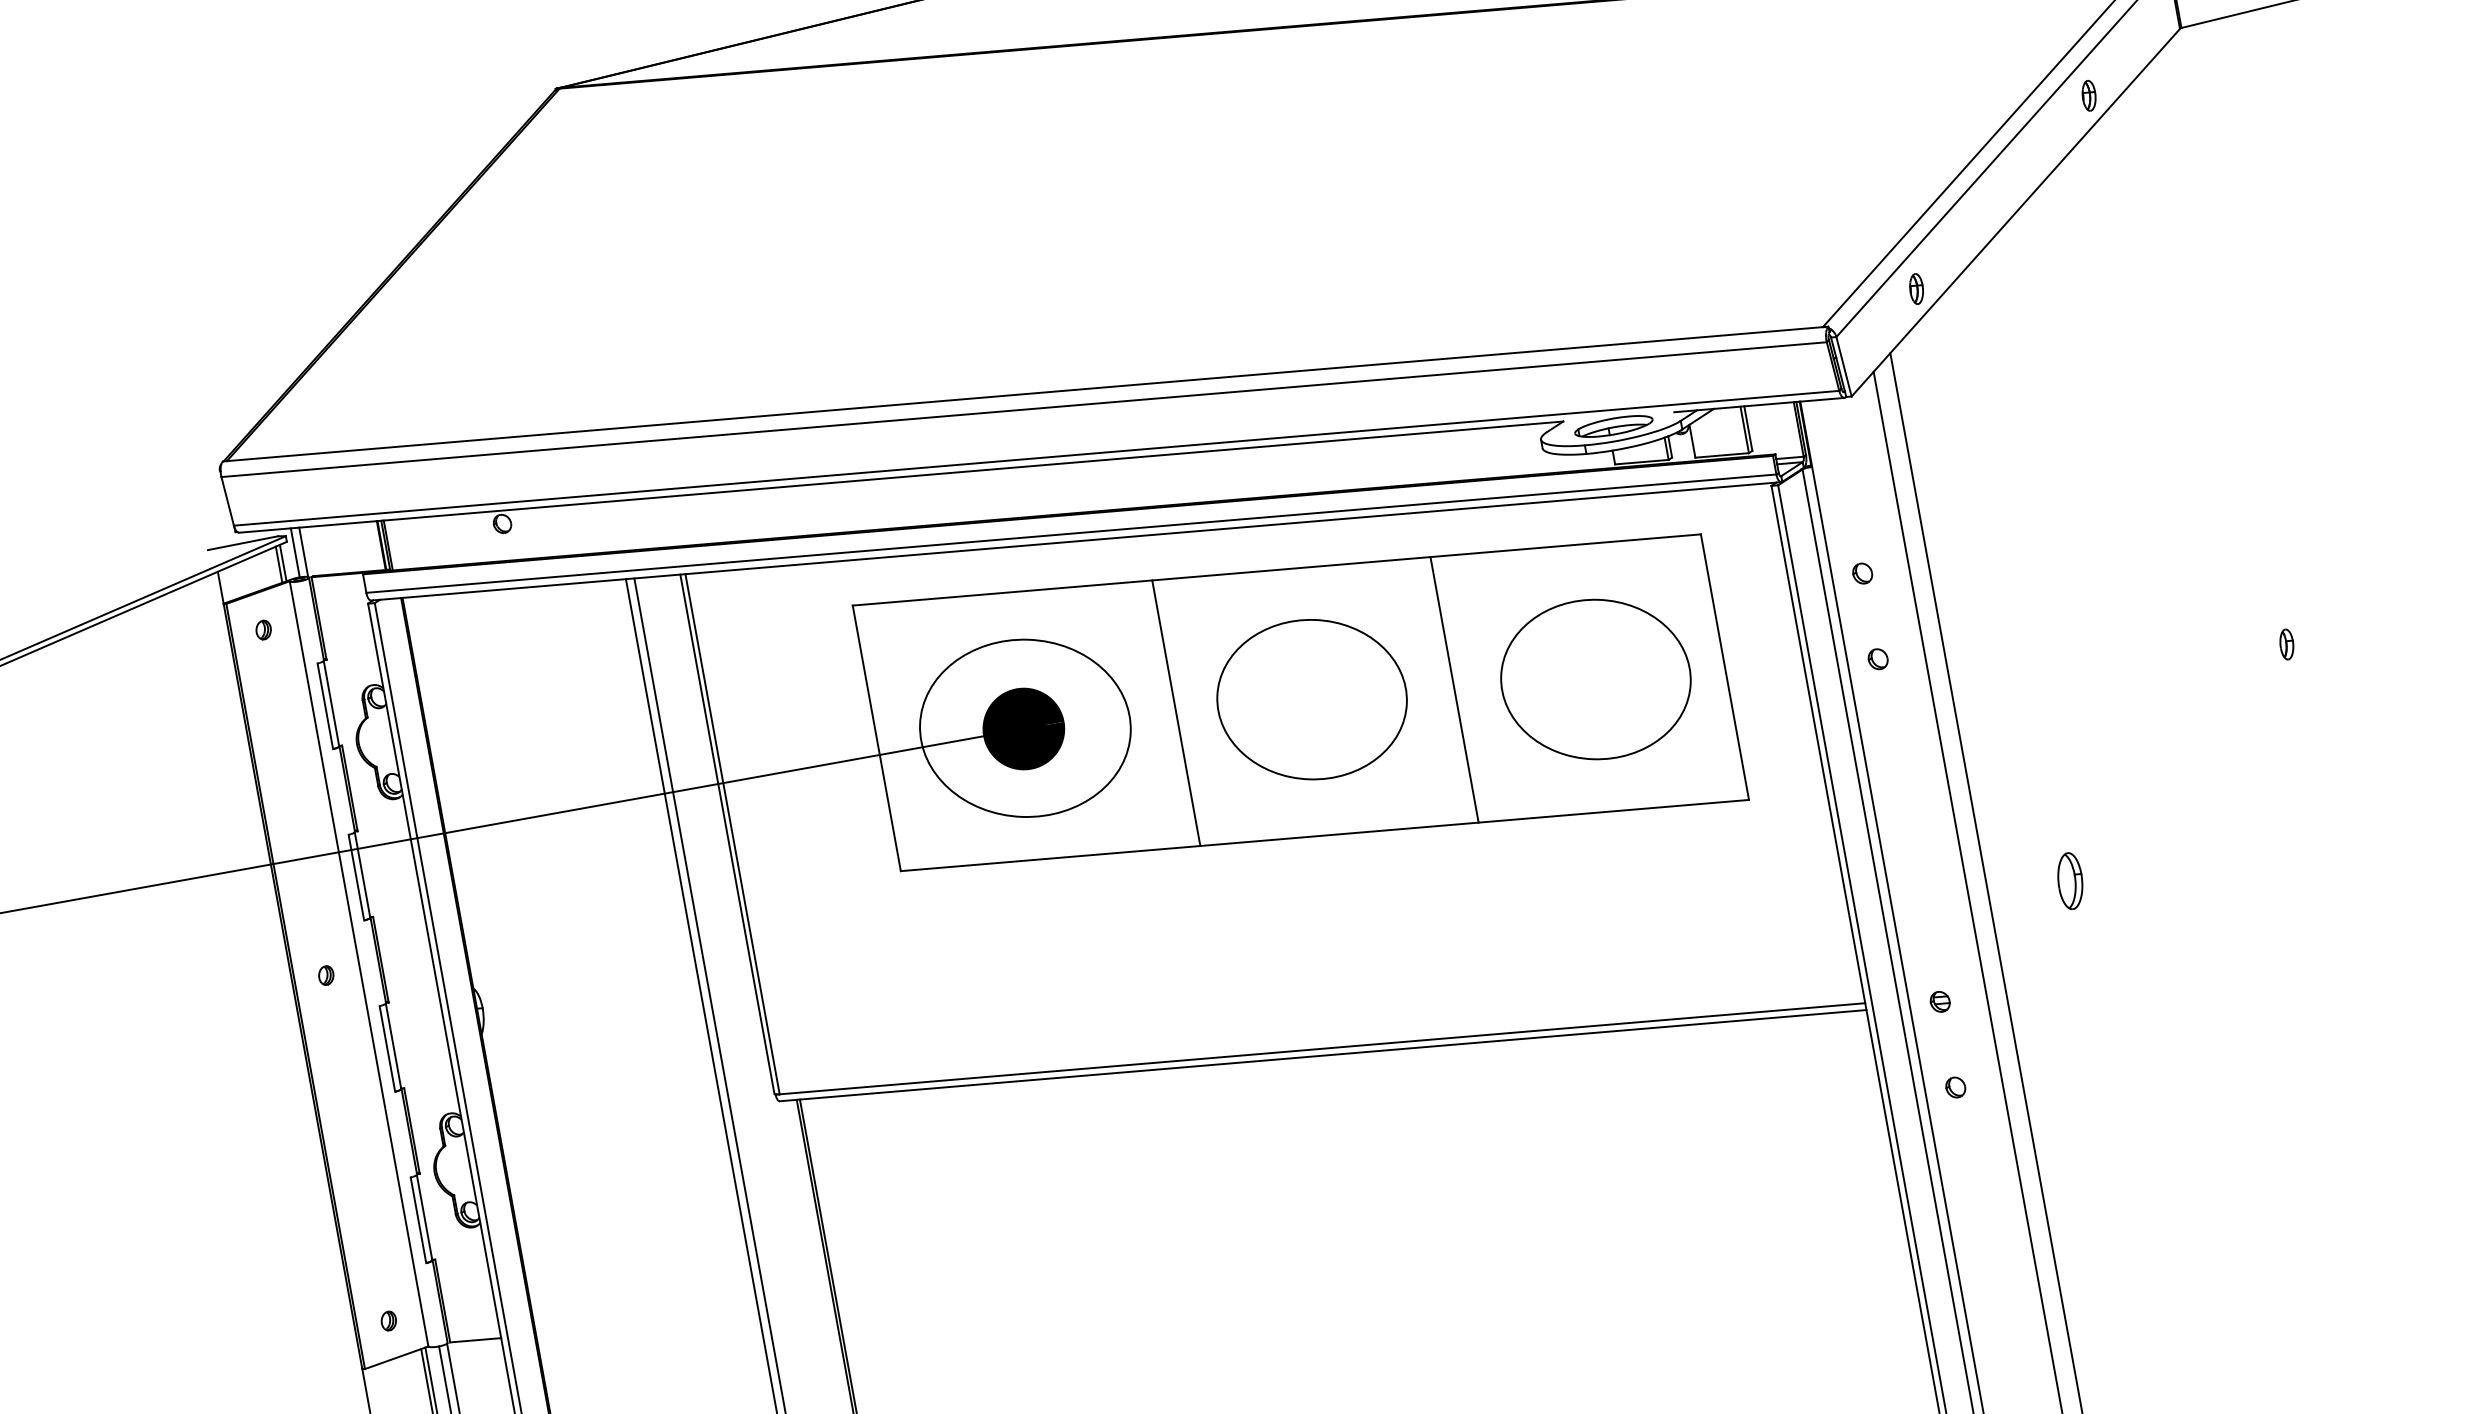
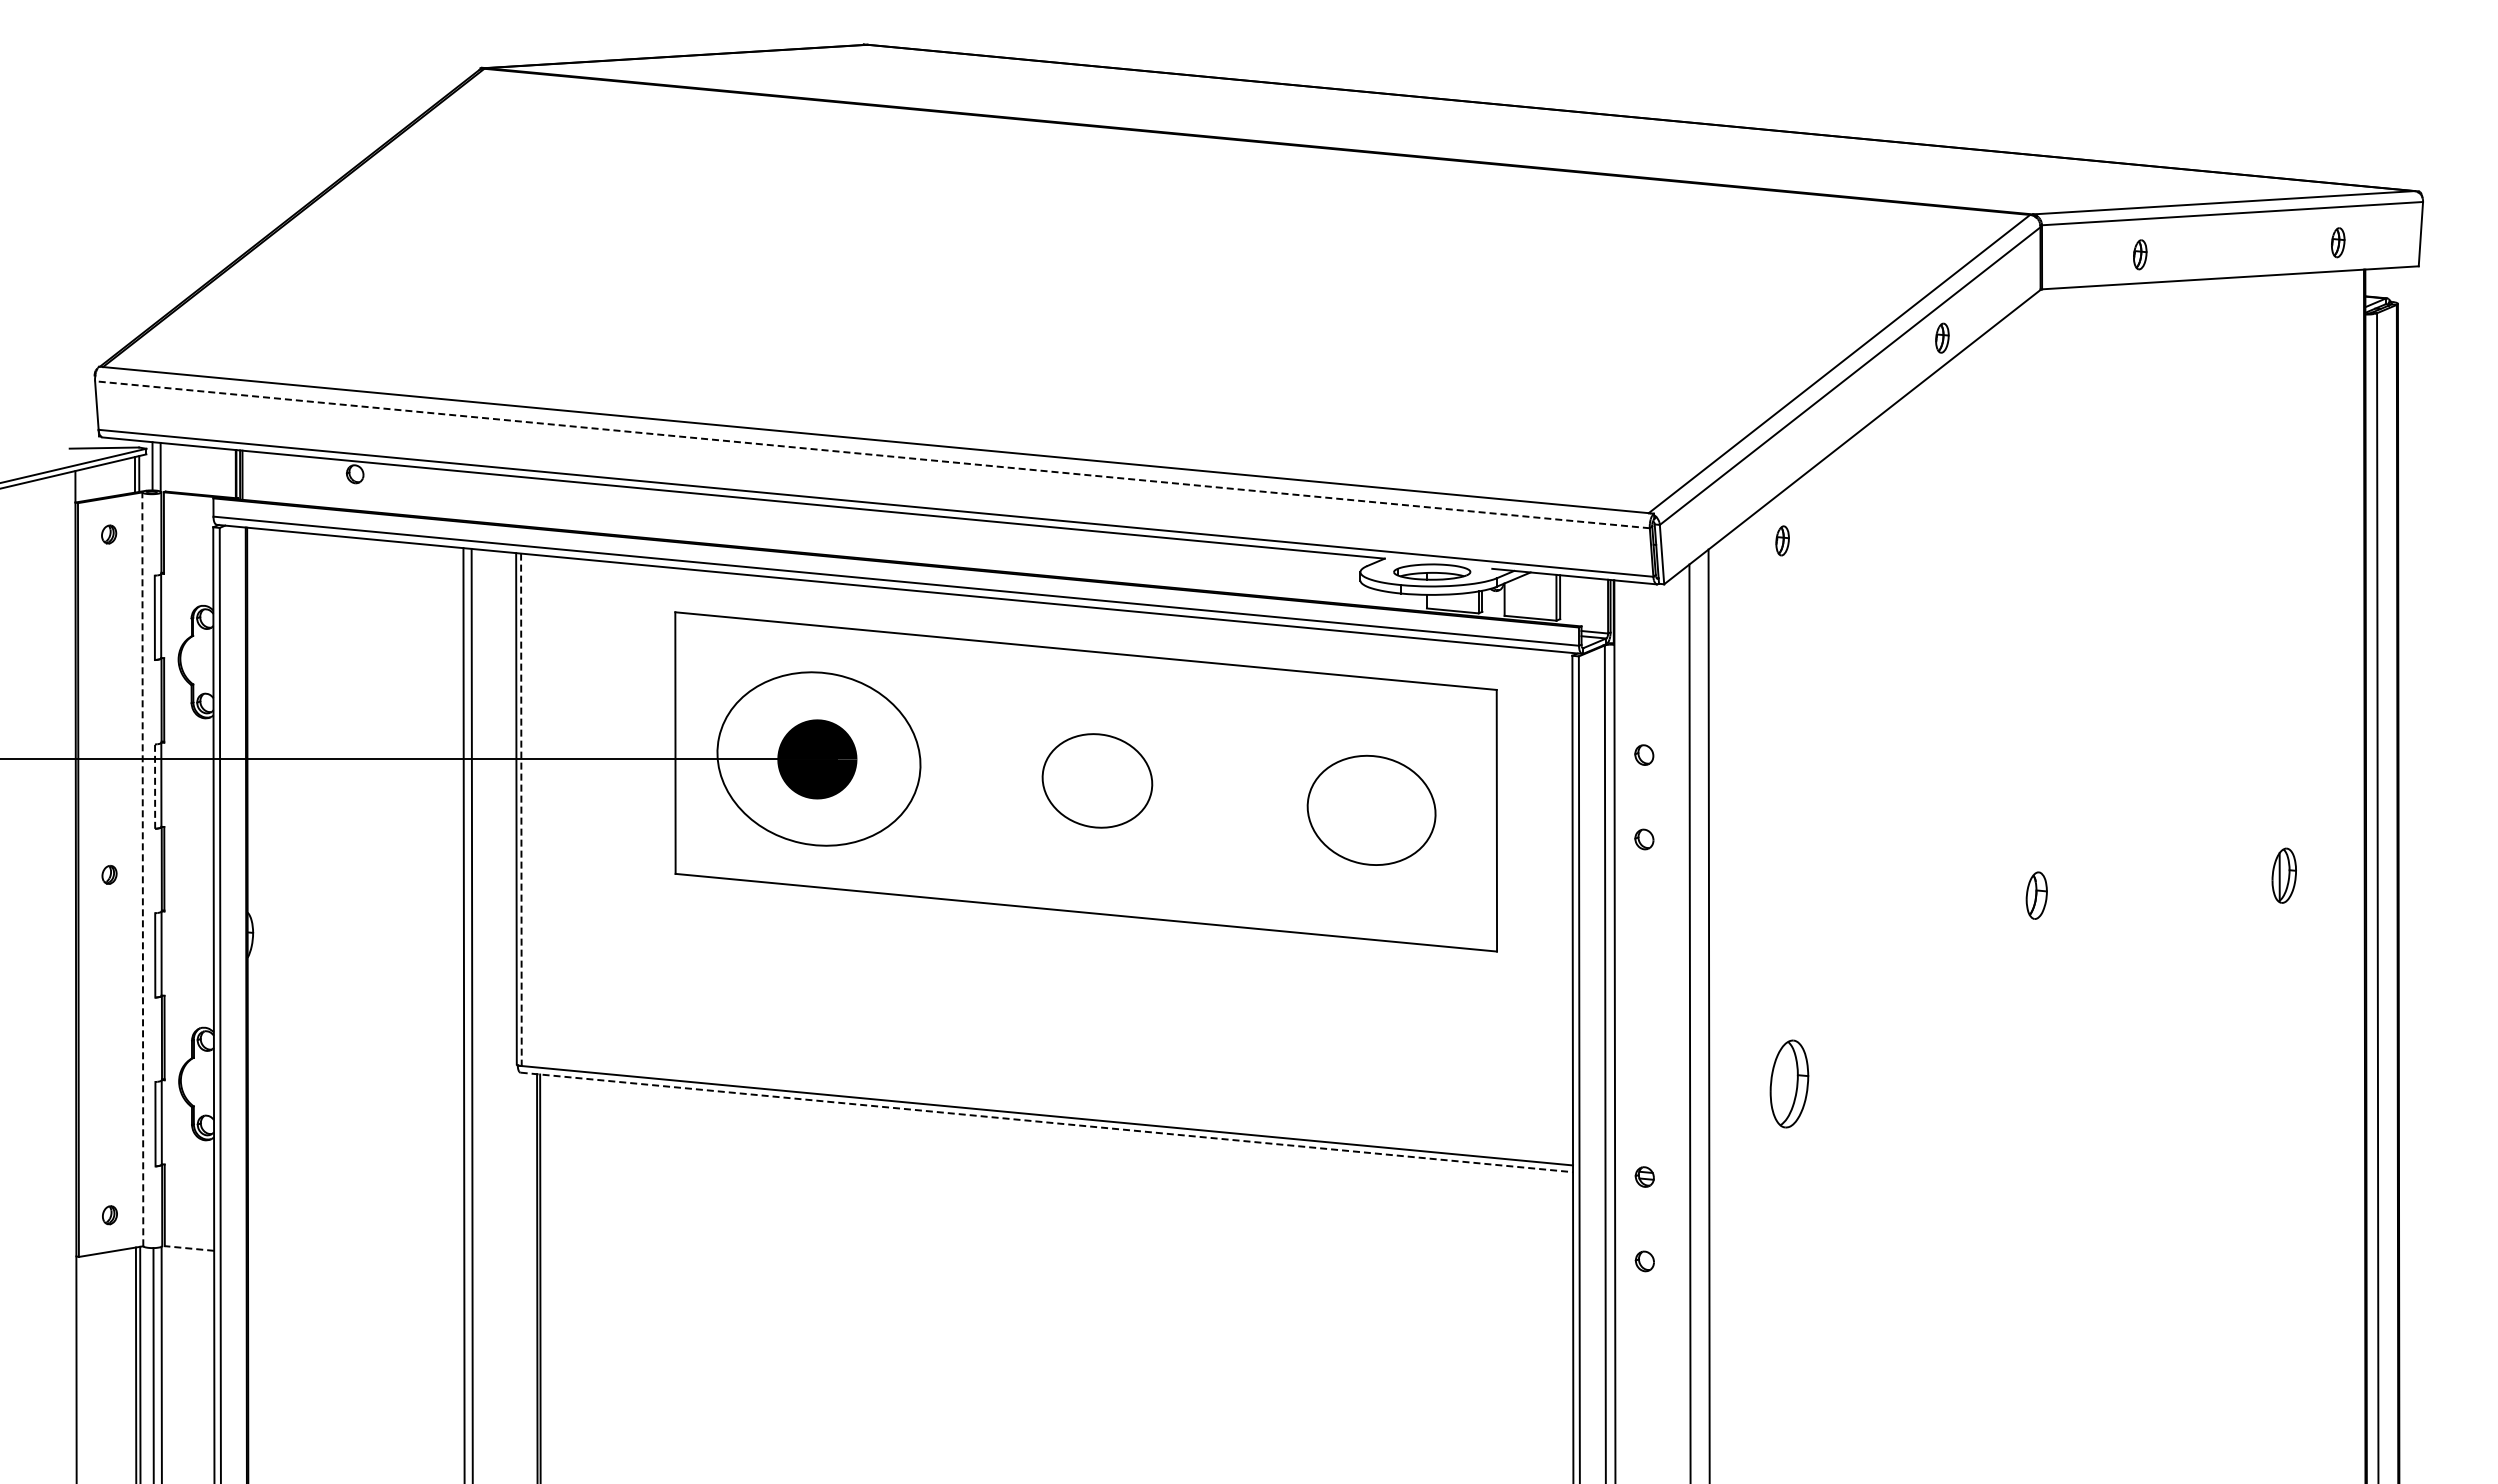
part: (1916, 288) -> (1782, 540), moved
line: (1024, 409) -> (872, 454), solid -> dashed
part: (2286, 644) -> (2036, 895), size x1.6
part: (1595, 679) -> (1371, 810), size x0.7
line: (1453, 689) -> (1234, 795), removed
part: (1312, 699) -> (1097, 780), size x0.6
line: (1176, 713) -> (965, 770), removed
line: (732, 834) -> (521, 810), solid -> dashed
line: (356, 877) -> (155, 786), solid -> dashed
part: (2070, 881) -> (1789, 1084), size x1.6
line: (358, 964) -> (142, 869), solid -> dashed
line: (1322, 1055) -> (1046, 1122), solid -> dashed
line: (475, 1340) -> (189, 1248), solid -> dashed

